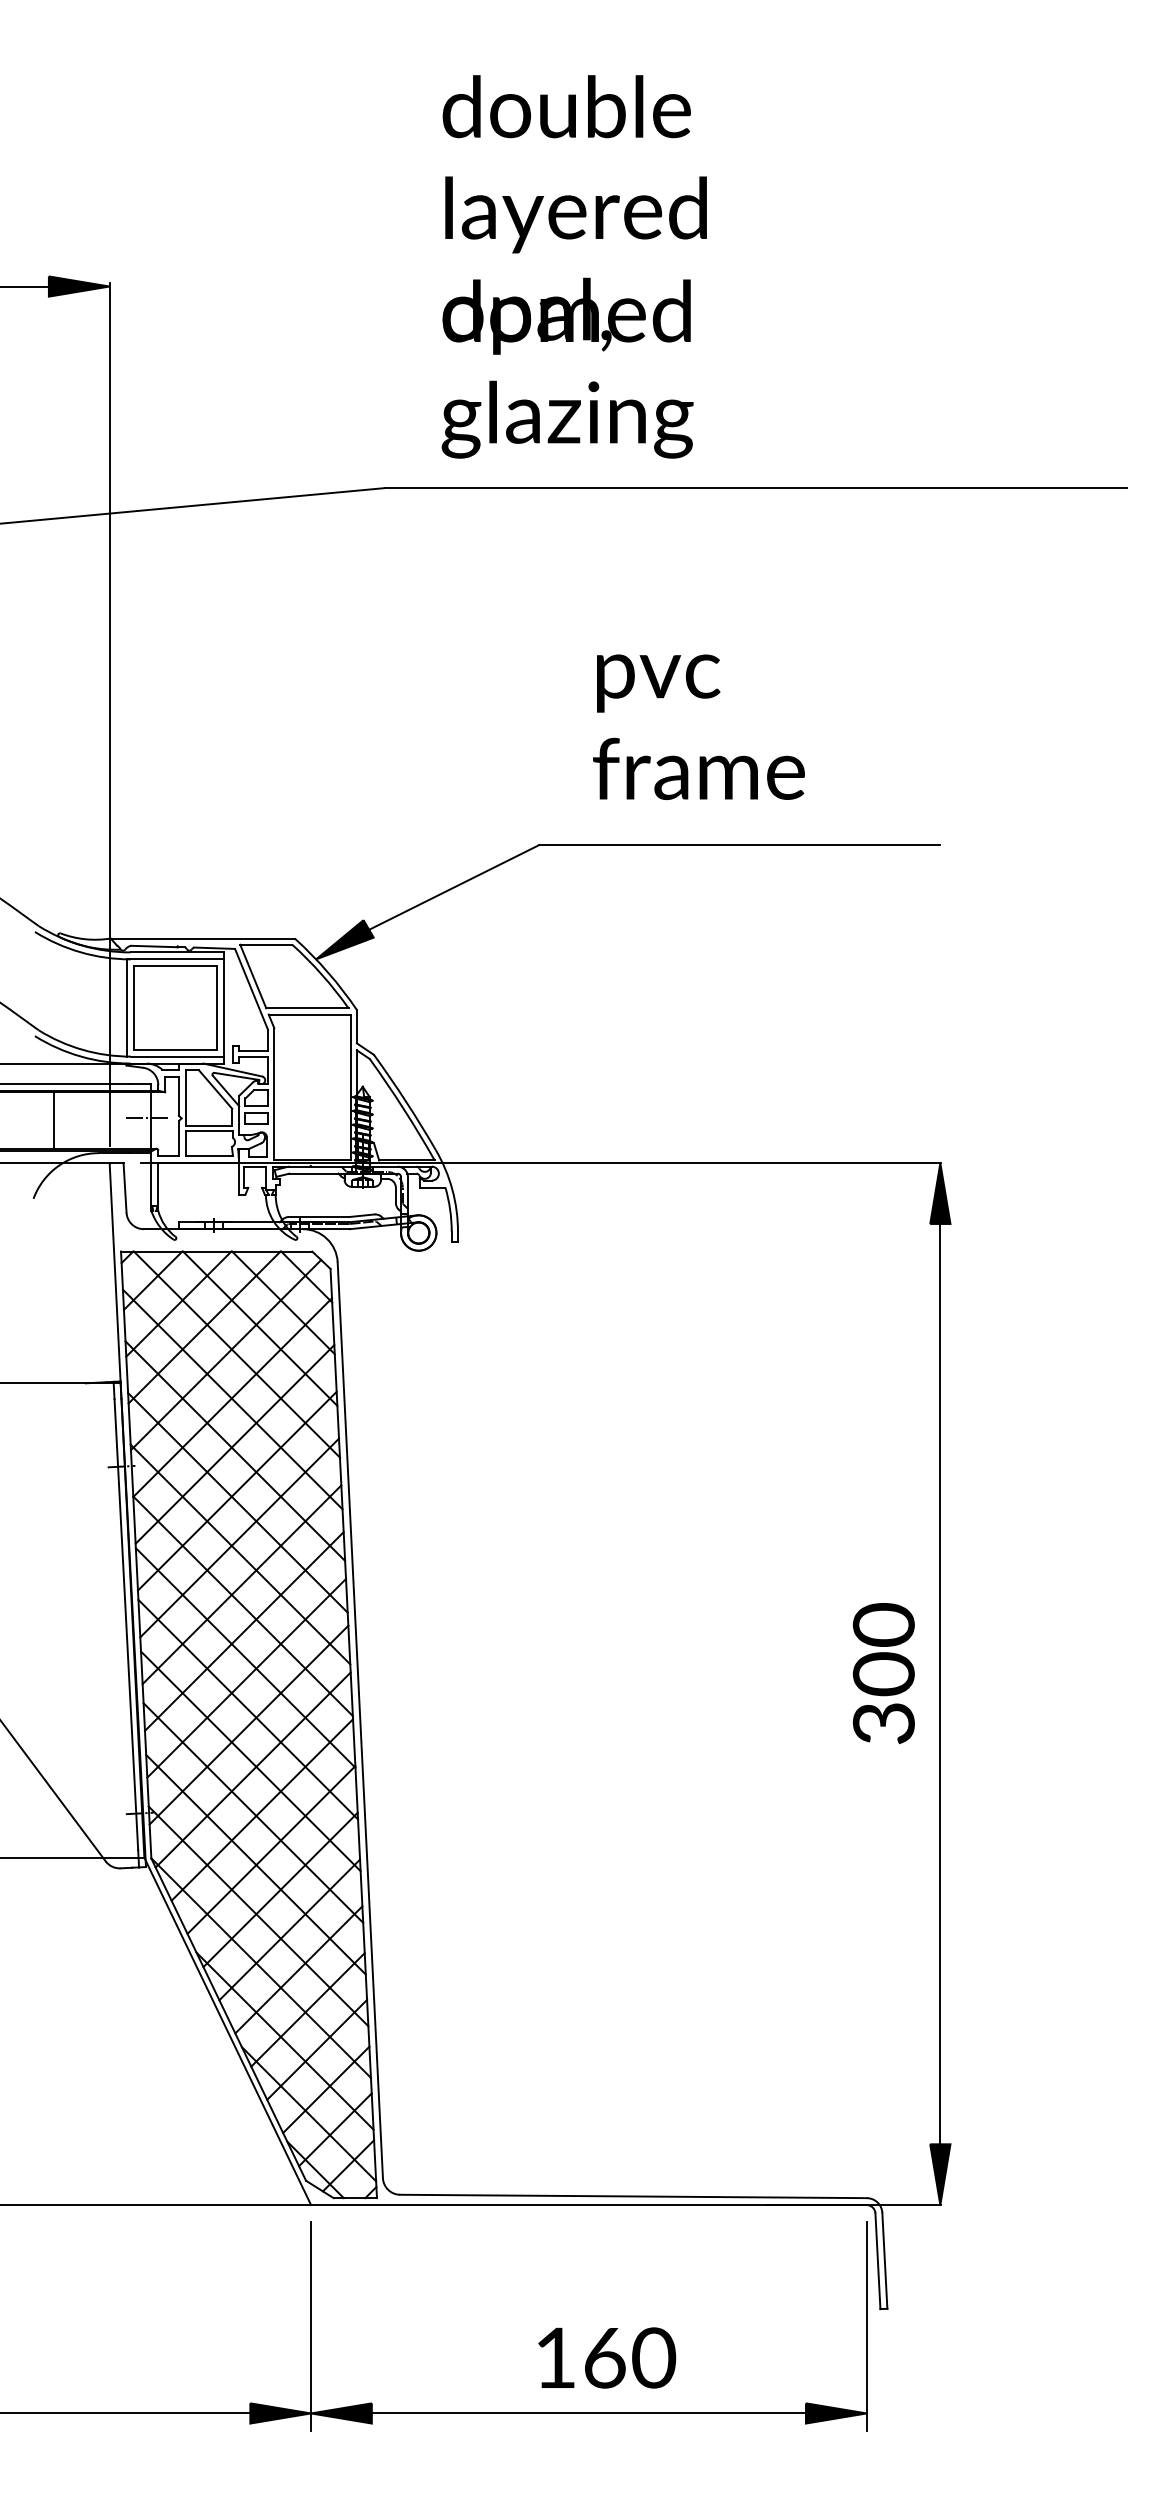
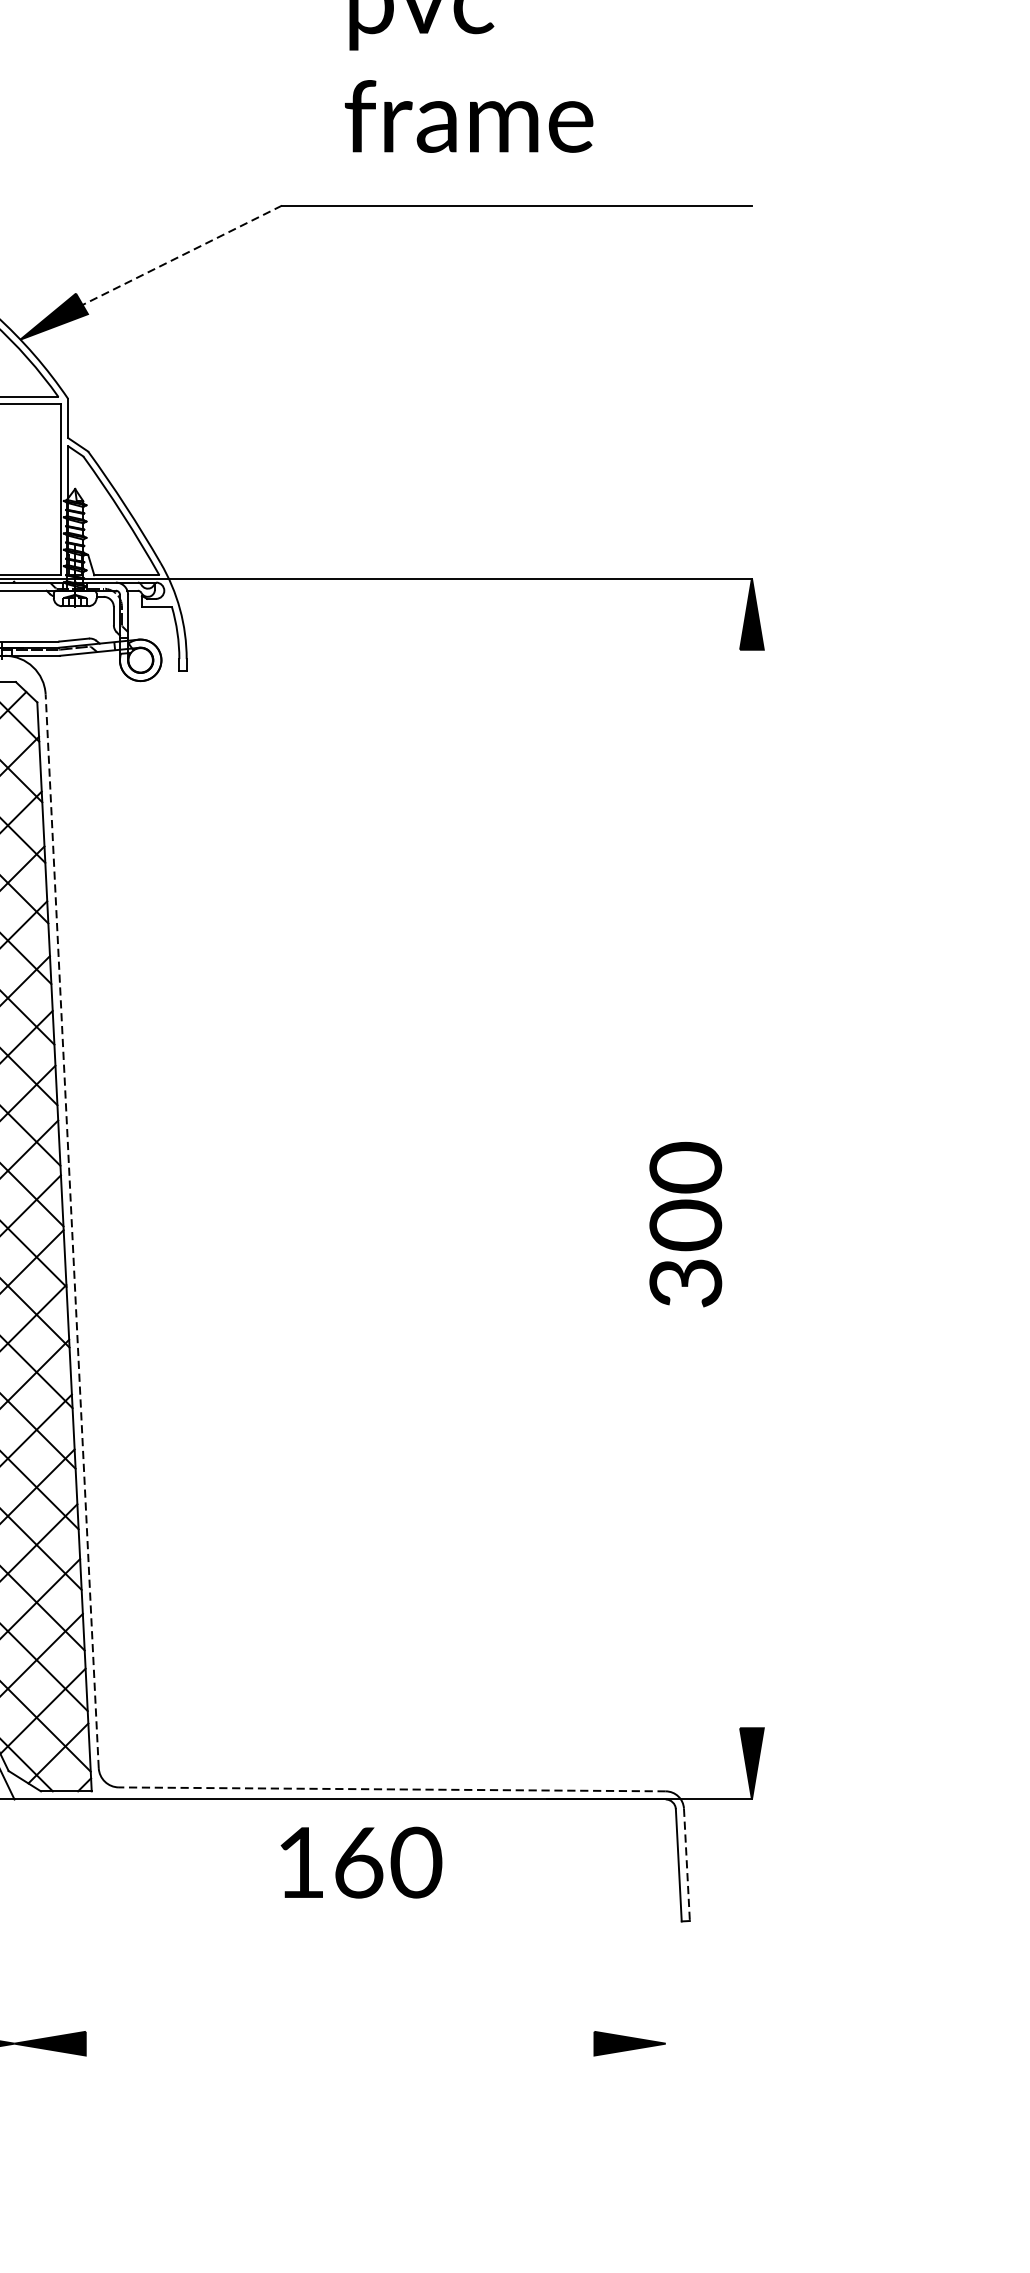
line: (451, 888) -> (179, 256), solid -> dashed
text: (883, 1673) -> (685, 1224), moved
line: (940, 1683) -> (752, 1188), removed
line: (360, 1720) -> (72, 1231), solid -> dashed
line: (632, 2196) -> (391, 1789), solid -> dashed
line: (884, 2260) -> (686, 1864), solid -> dashed
line: (311, 2326) -> (15, 1941), removed
line: (866, 2326) -> (665, 1941), removed
text: (607, 2357) -> (361, 1862), moved
line: (588, 2413) -> (339, 2043), removed

